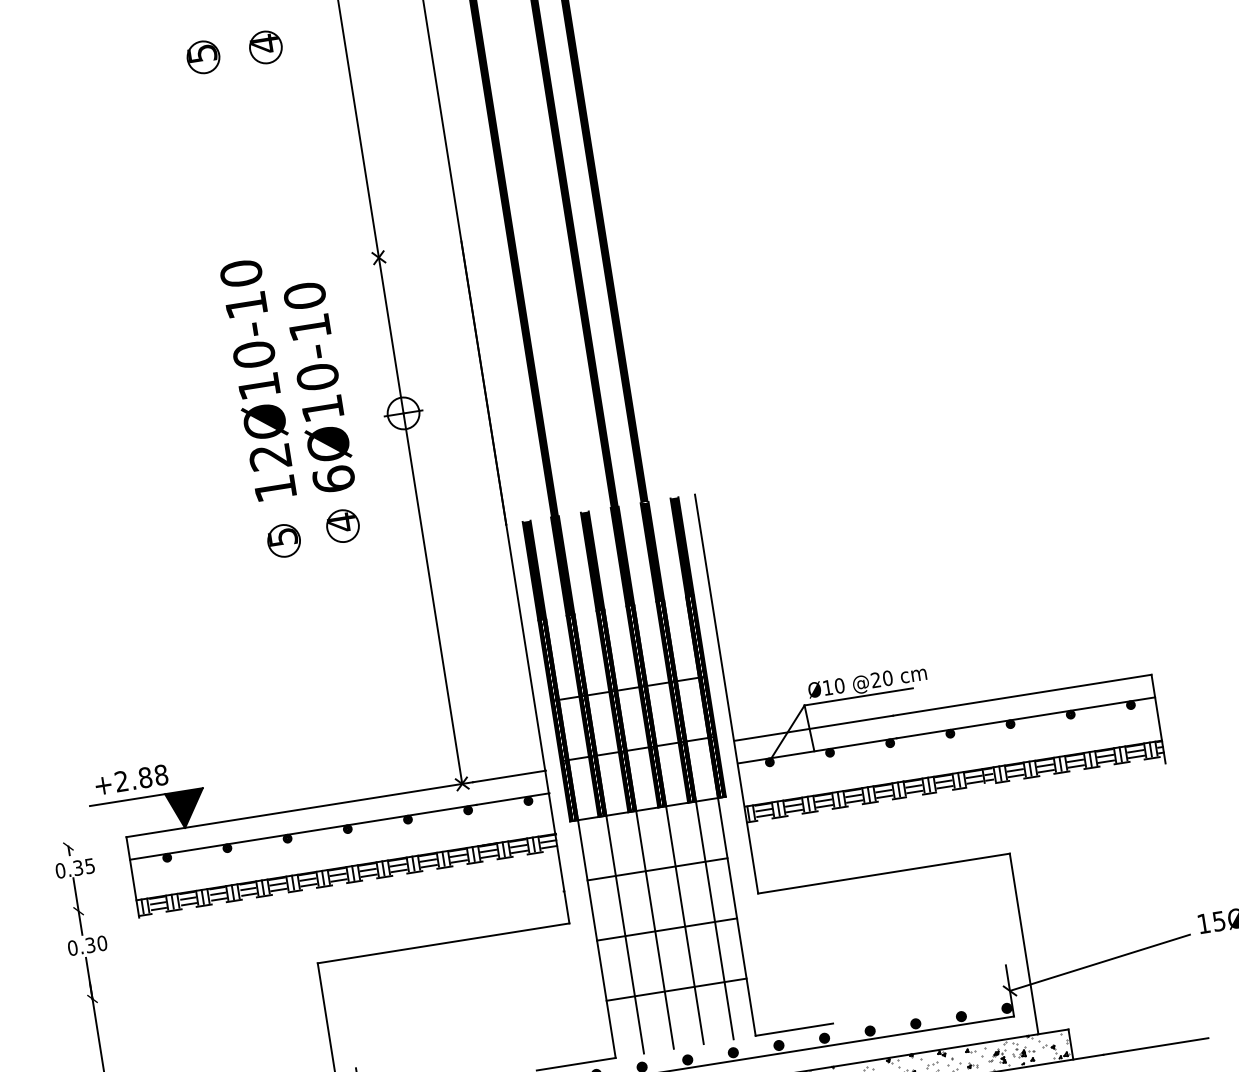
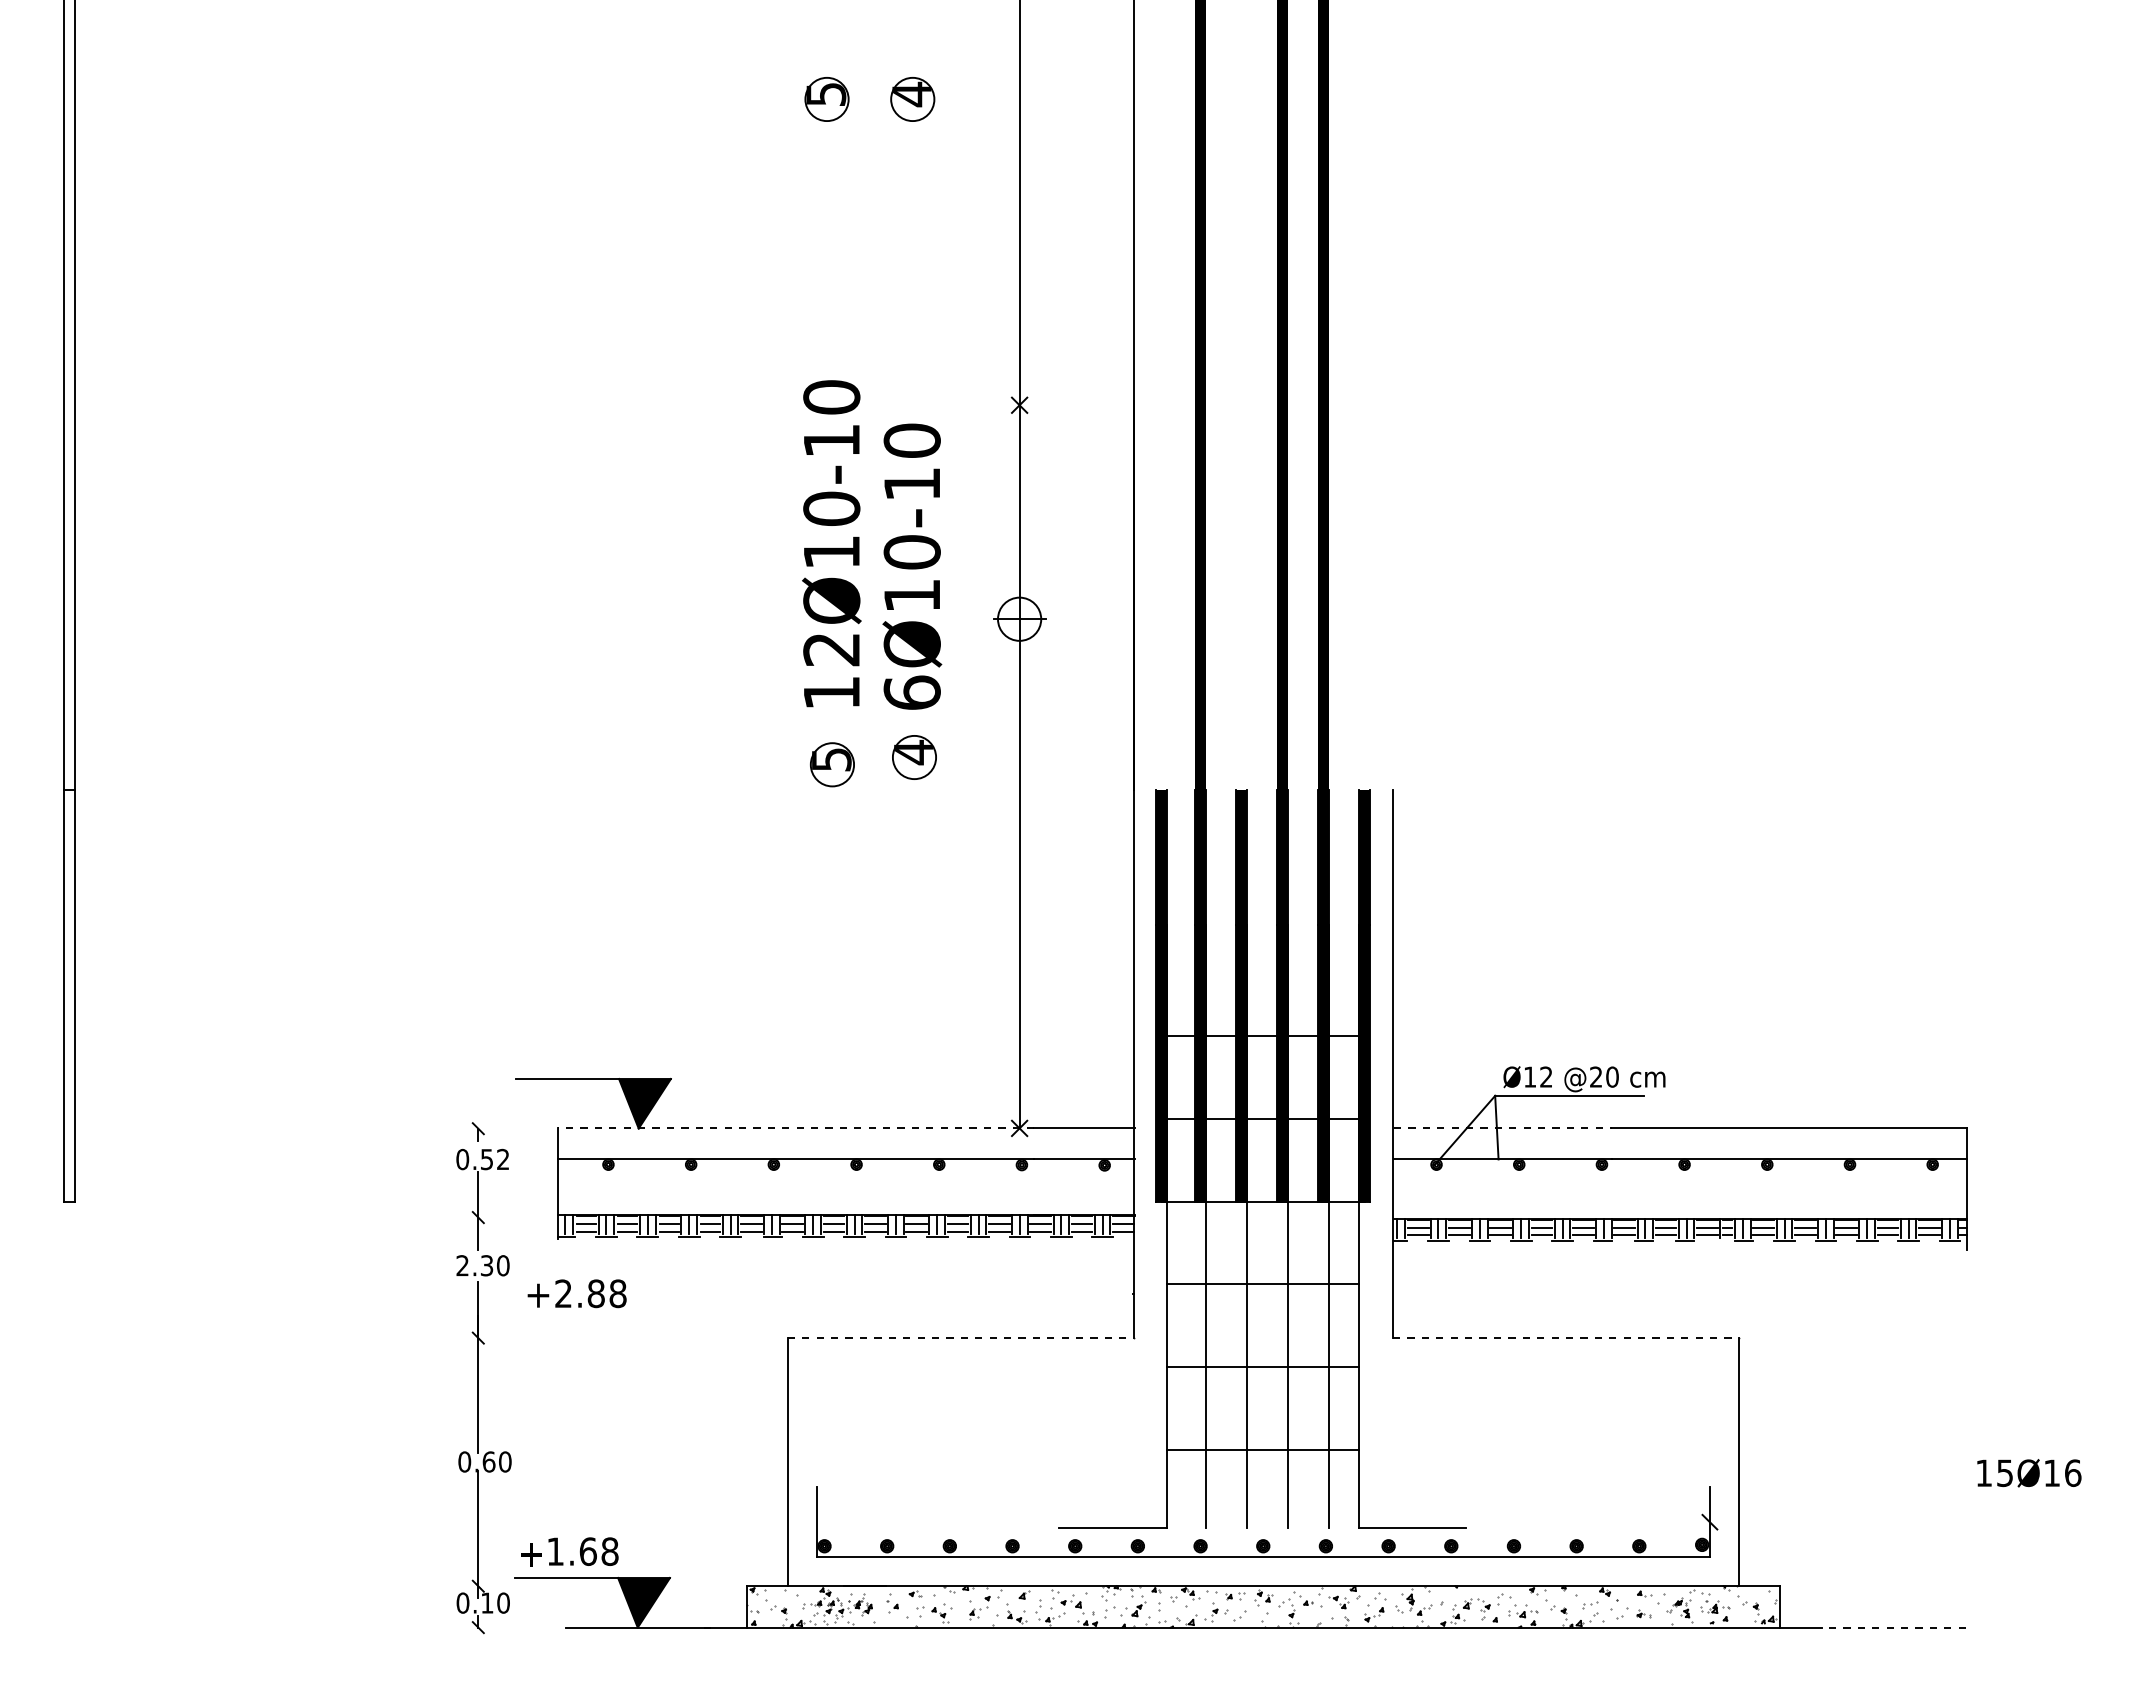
text: (839, 685) -> (1546, 1076), Ø10 -> Ø12
line: (813, 728) -> (1502, 1128), solid -> dashed
text: (131, 779) -> (576, 1293), moved
line: (299, 809) -> (795, 1128), solid -> dashed
text: (84, 866) -> (495, 1159), 0.35 -> 0.52
line: (883, 873) -> (1565, 1338), solid -> dashed
line: (443, 943) -> (960, 1338), solid -> dashed
text: (72, 947) -> (462, 1265), 0.30 -> 2.30
line: (1099, 962) -> (1836, 1503), removed
line: (1155, 1046) -> (1893, 1627), solid -> dashed

